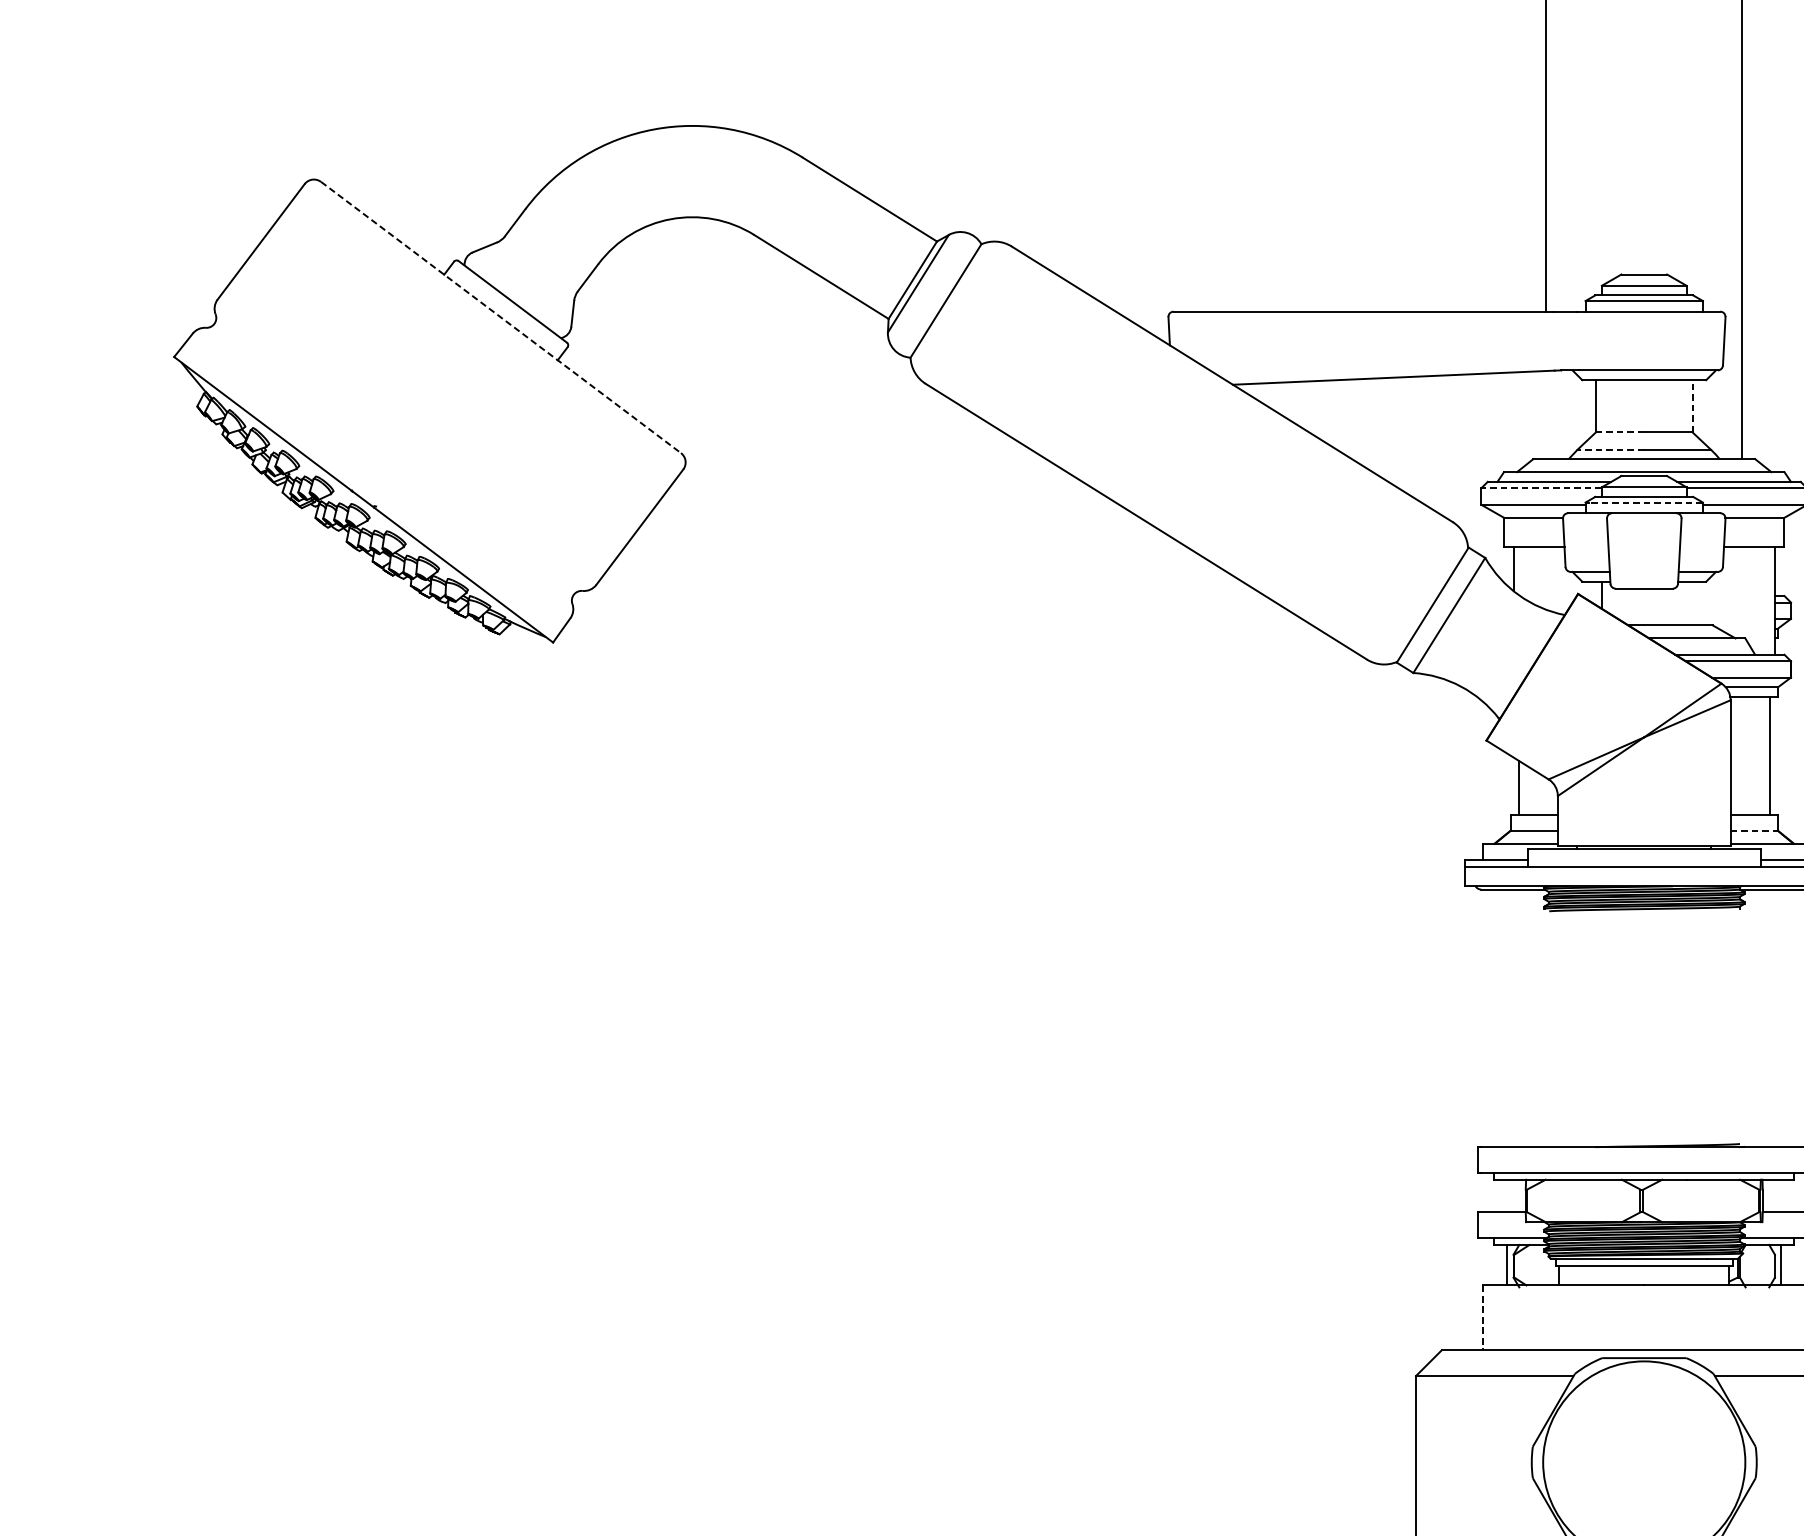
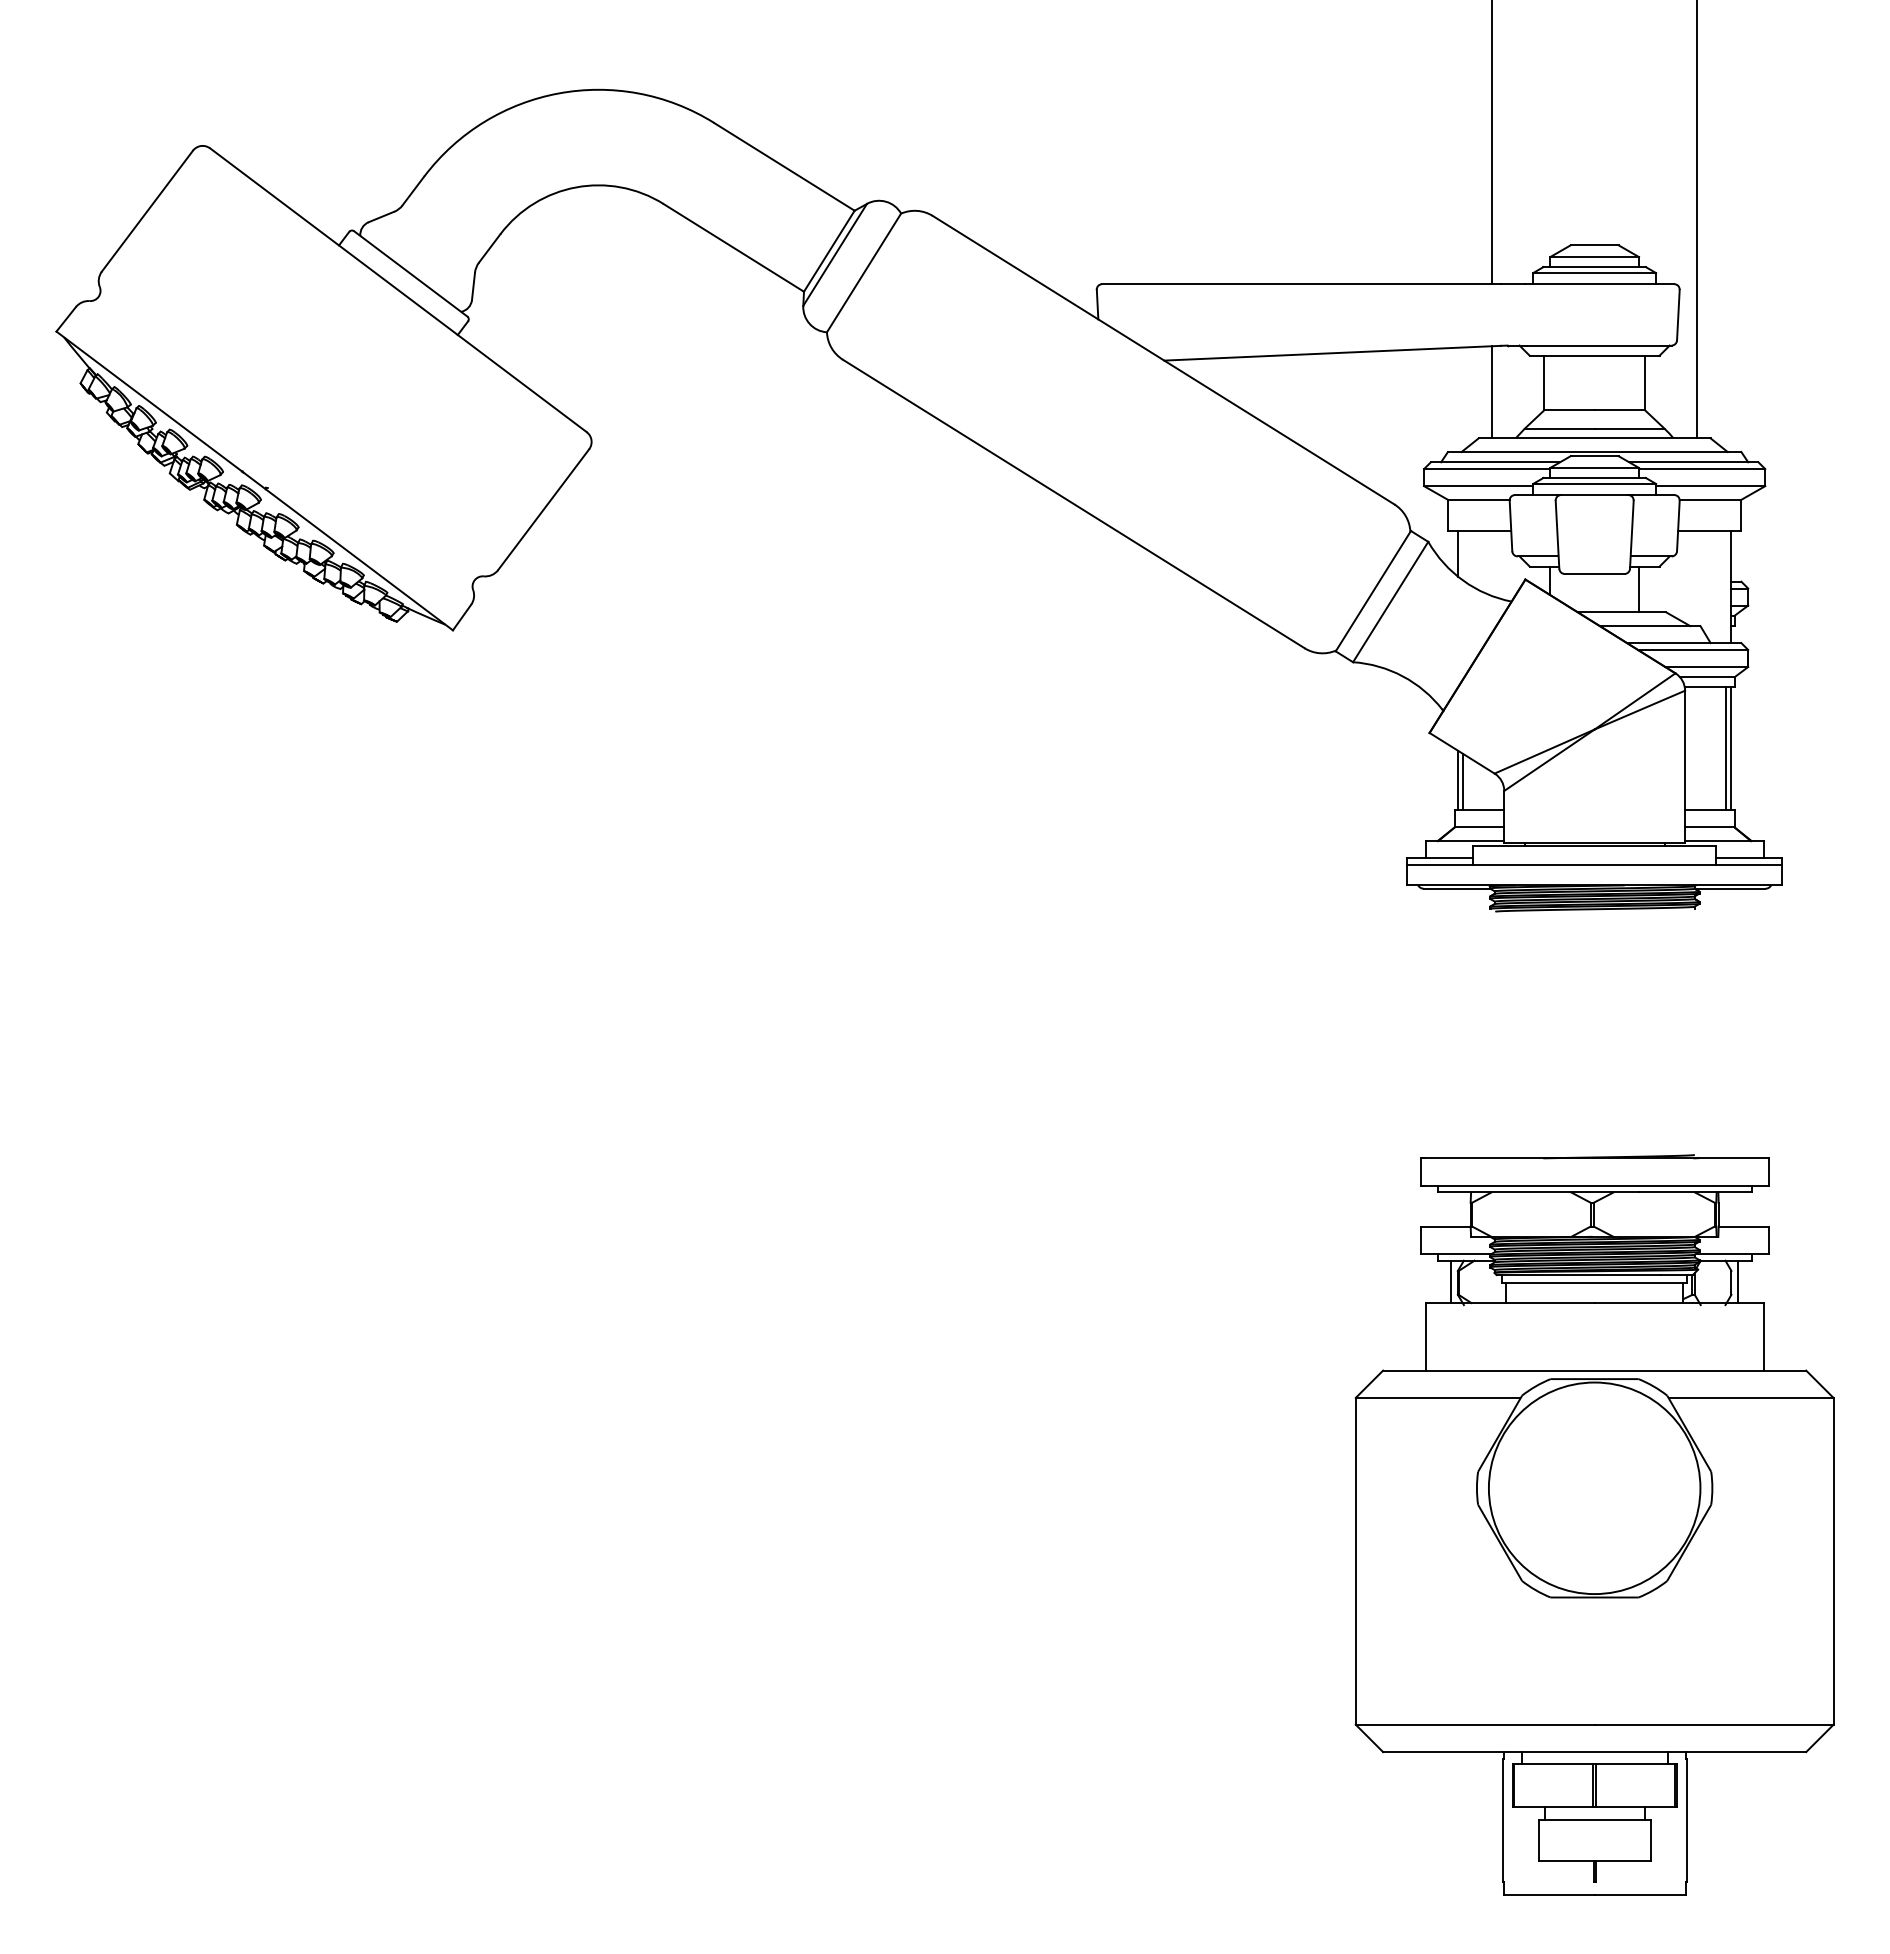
line: (501, 317) -> (398, 290), dashed -> solid
line: (1692, 405) -> (1645, 382), dashed -> solid
line: (1546, 415) -> (1492, 392), added
line: (1619, 432) -> (1568, 410), dashed -> solid
line: (1610, 449) -> (1559, 428), dashed -> solid
line: (1540, 488) -> (1486, 469), dashed -> solid
line: (1646, 502) -> (1596, 483), dashed -> solid
line: (1687, 603) -> (1639, 589), added
line: (1775, 755) -> (1731, 748), added
line: (1514, 786) -> (1458, 780), added
line: (1754, 830) -> (1709, 827), dashed -> solid
line: (1482, 1317) -> (1425, 1336), dashed -> solid

